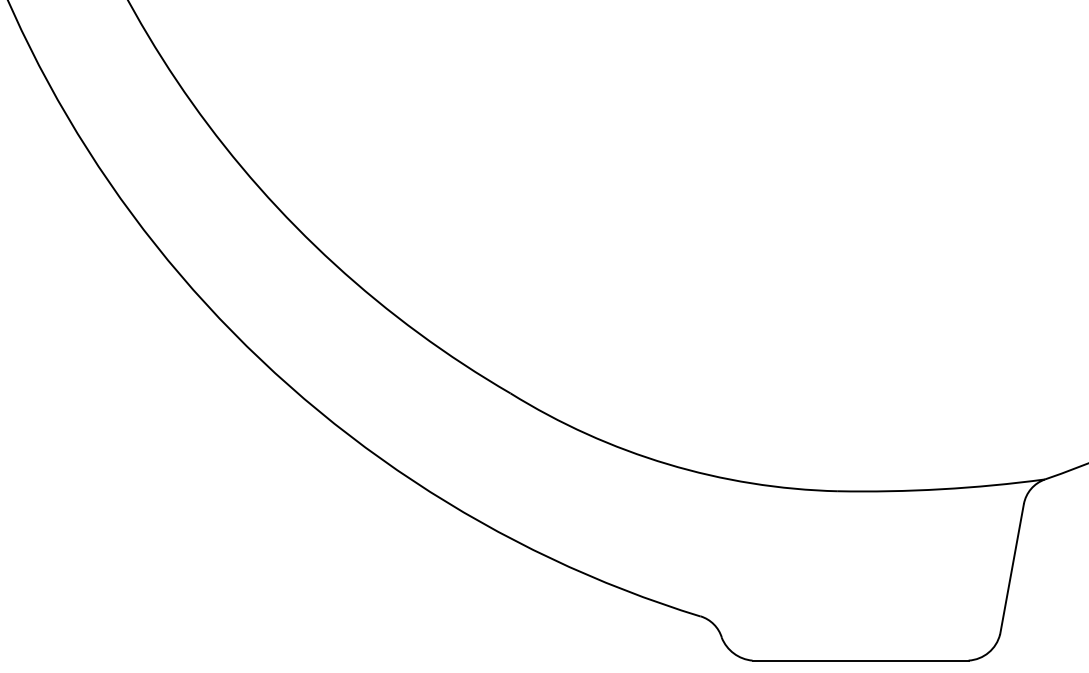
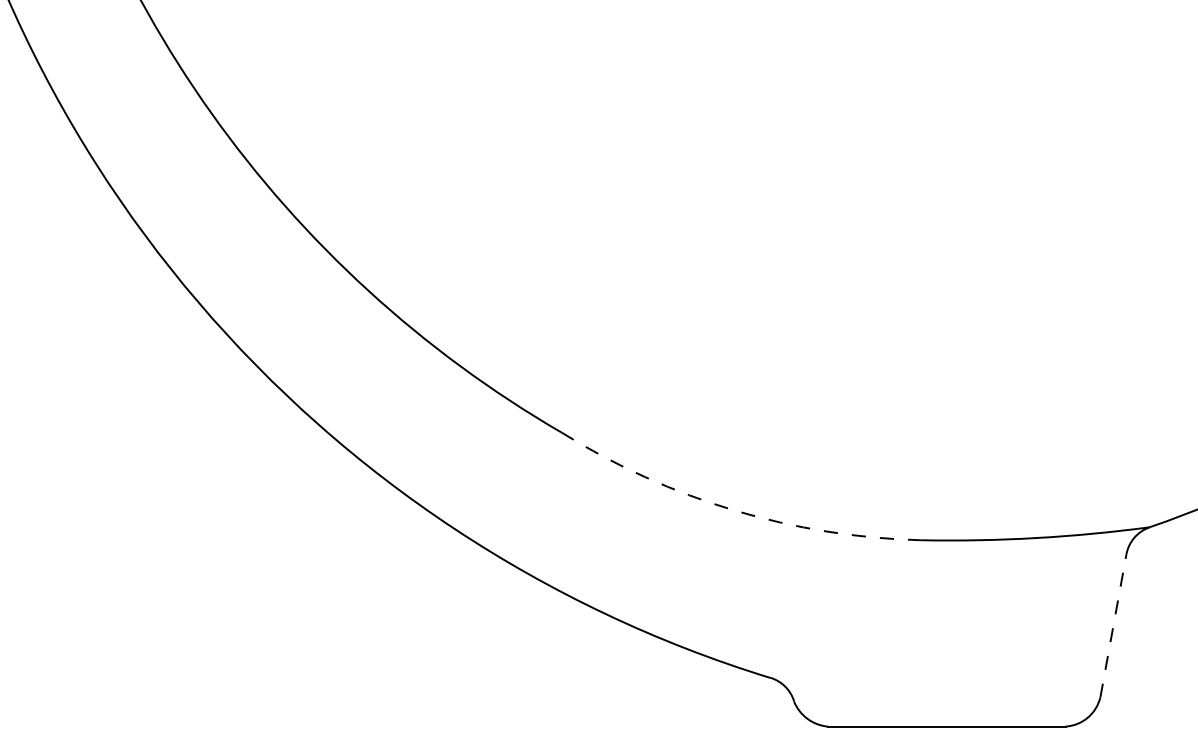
arc: (667, 464) -> (734, 510), solid -> dashed
line: (1012, 568) -> (1113, 625), solid -> dashed

